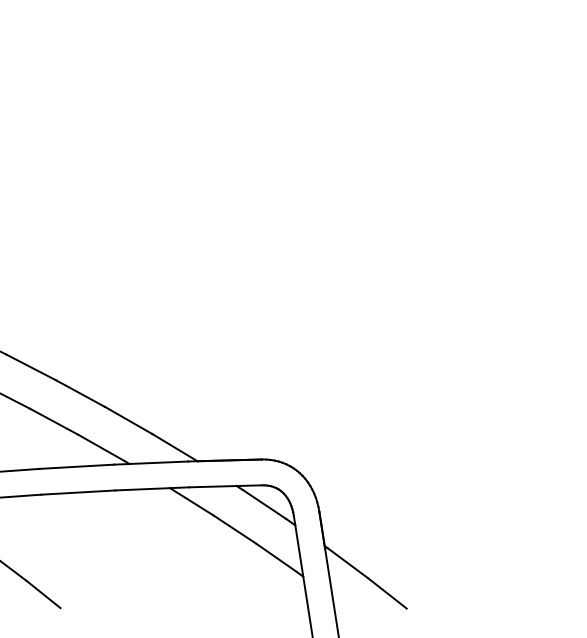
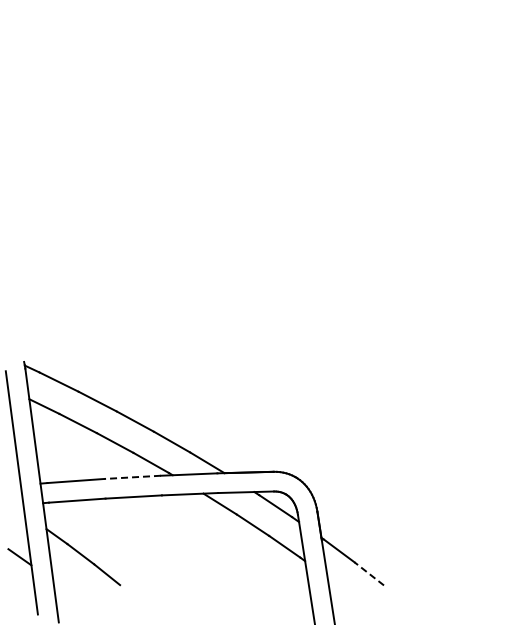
line: (76, 466) -> (132, 477), solid -> dashed
line: (387, 592) -> (369, 573), solid -> dashed

